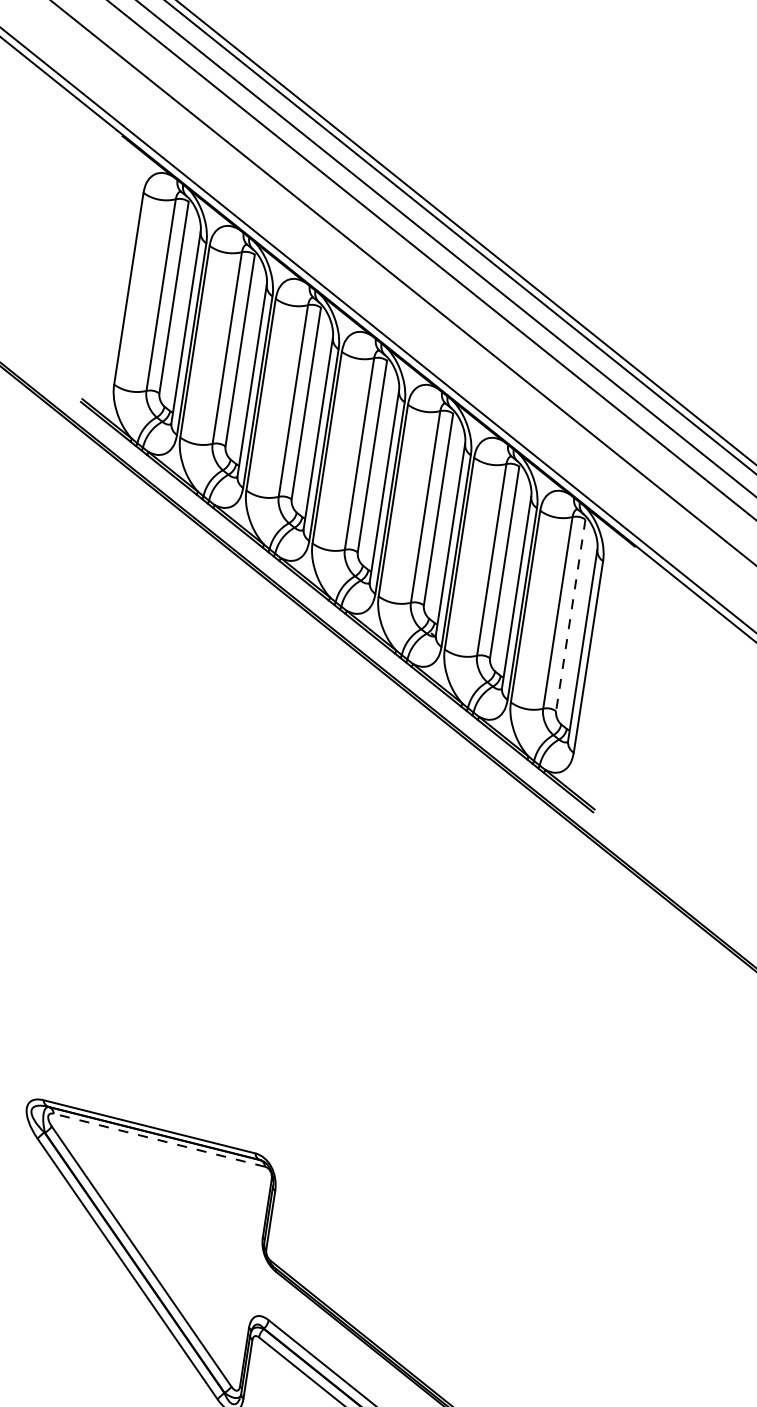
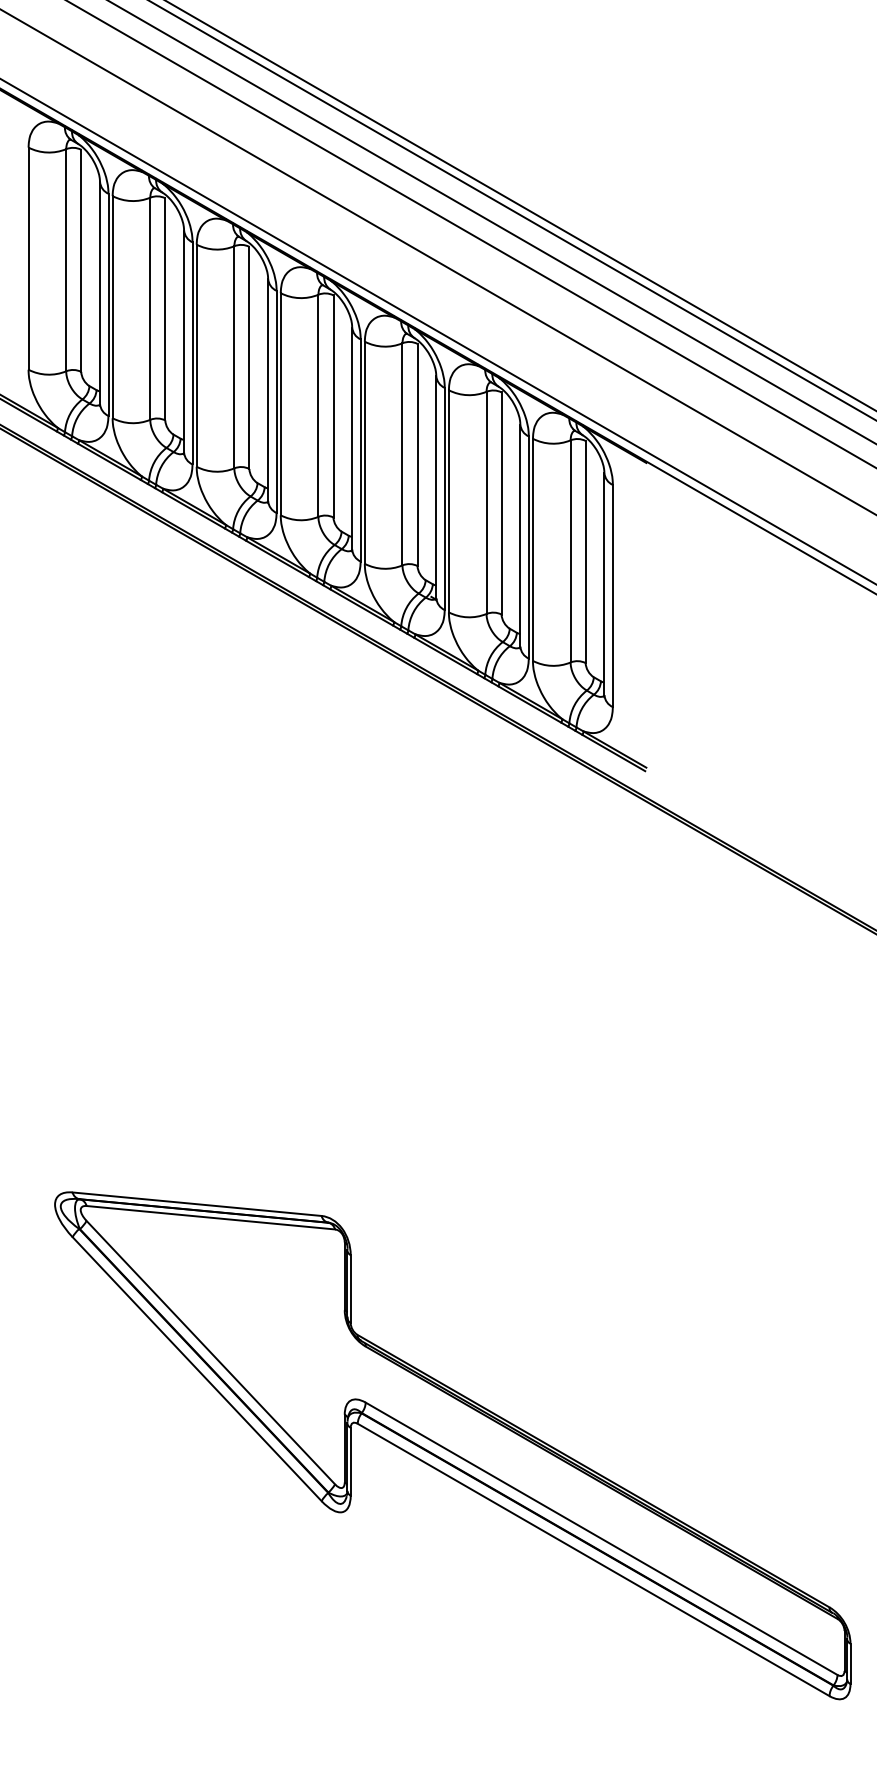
line: (570, 615) -> (585, 552), dashed -> solid
line: (159, 1140) -> (210, 1217), dashed -> solid

